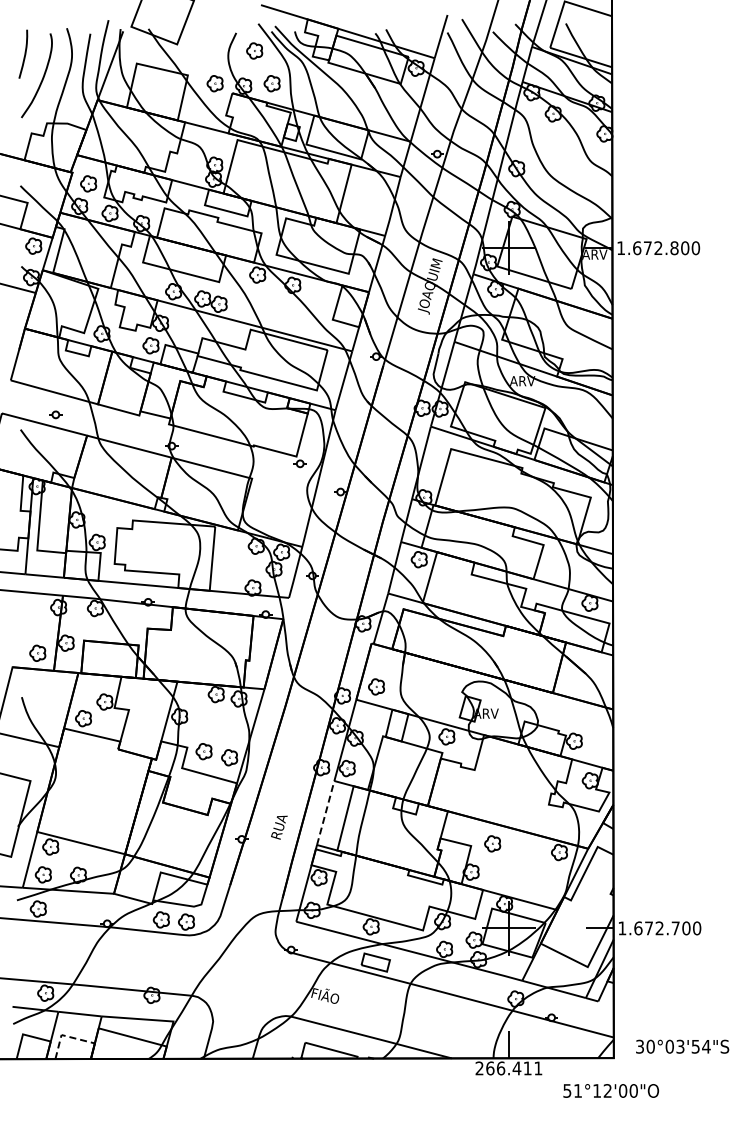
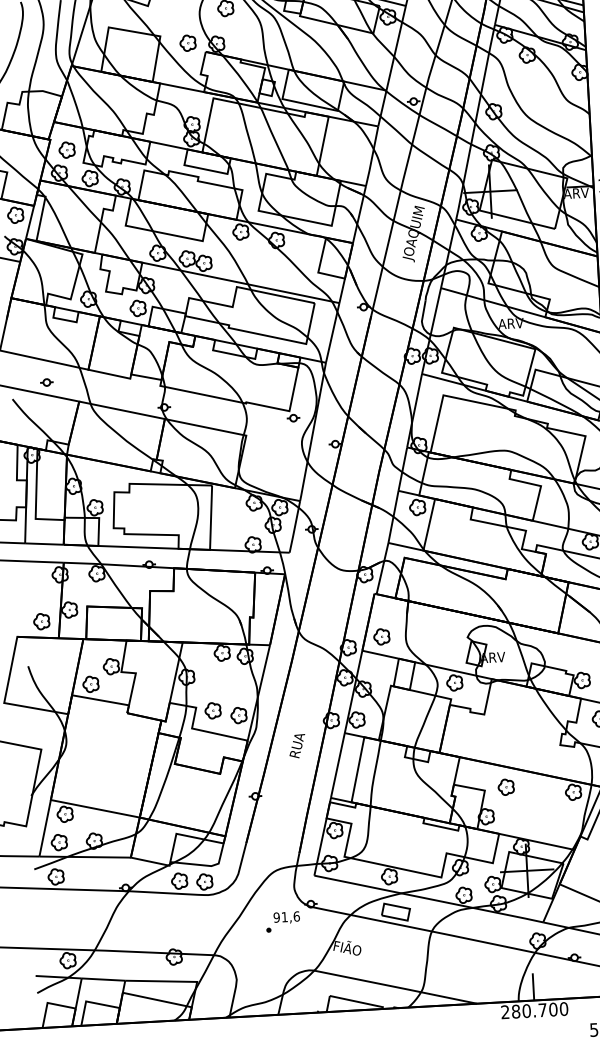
part: (271, 83) -> (244, 39), removed
line: (325, 812) -> (337, 765), dashed -> solid
text: (279, 827) -> (297, 746), moved
part: (262, 966) -> (283, 922), added
line: (66, 1036) -> (91, 1002), dashed -> solid
text: (514, 1068) -> (540, 1010), 266.411 -> 280.700

